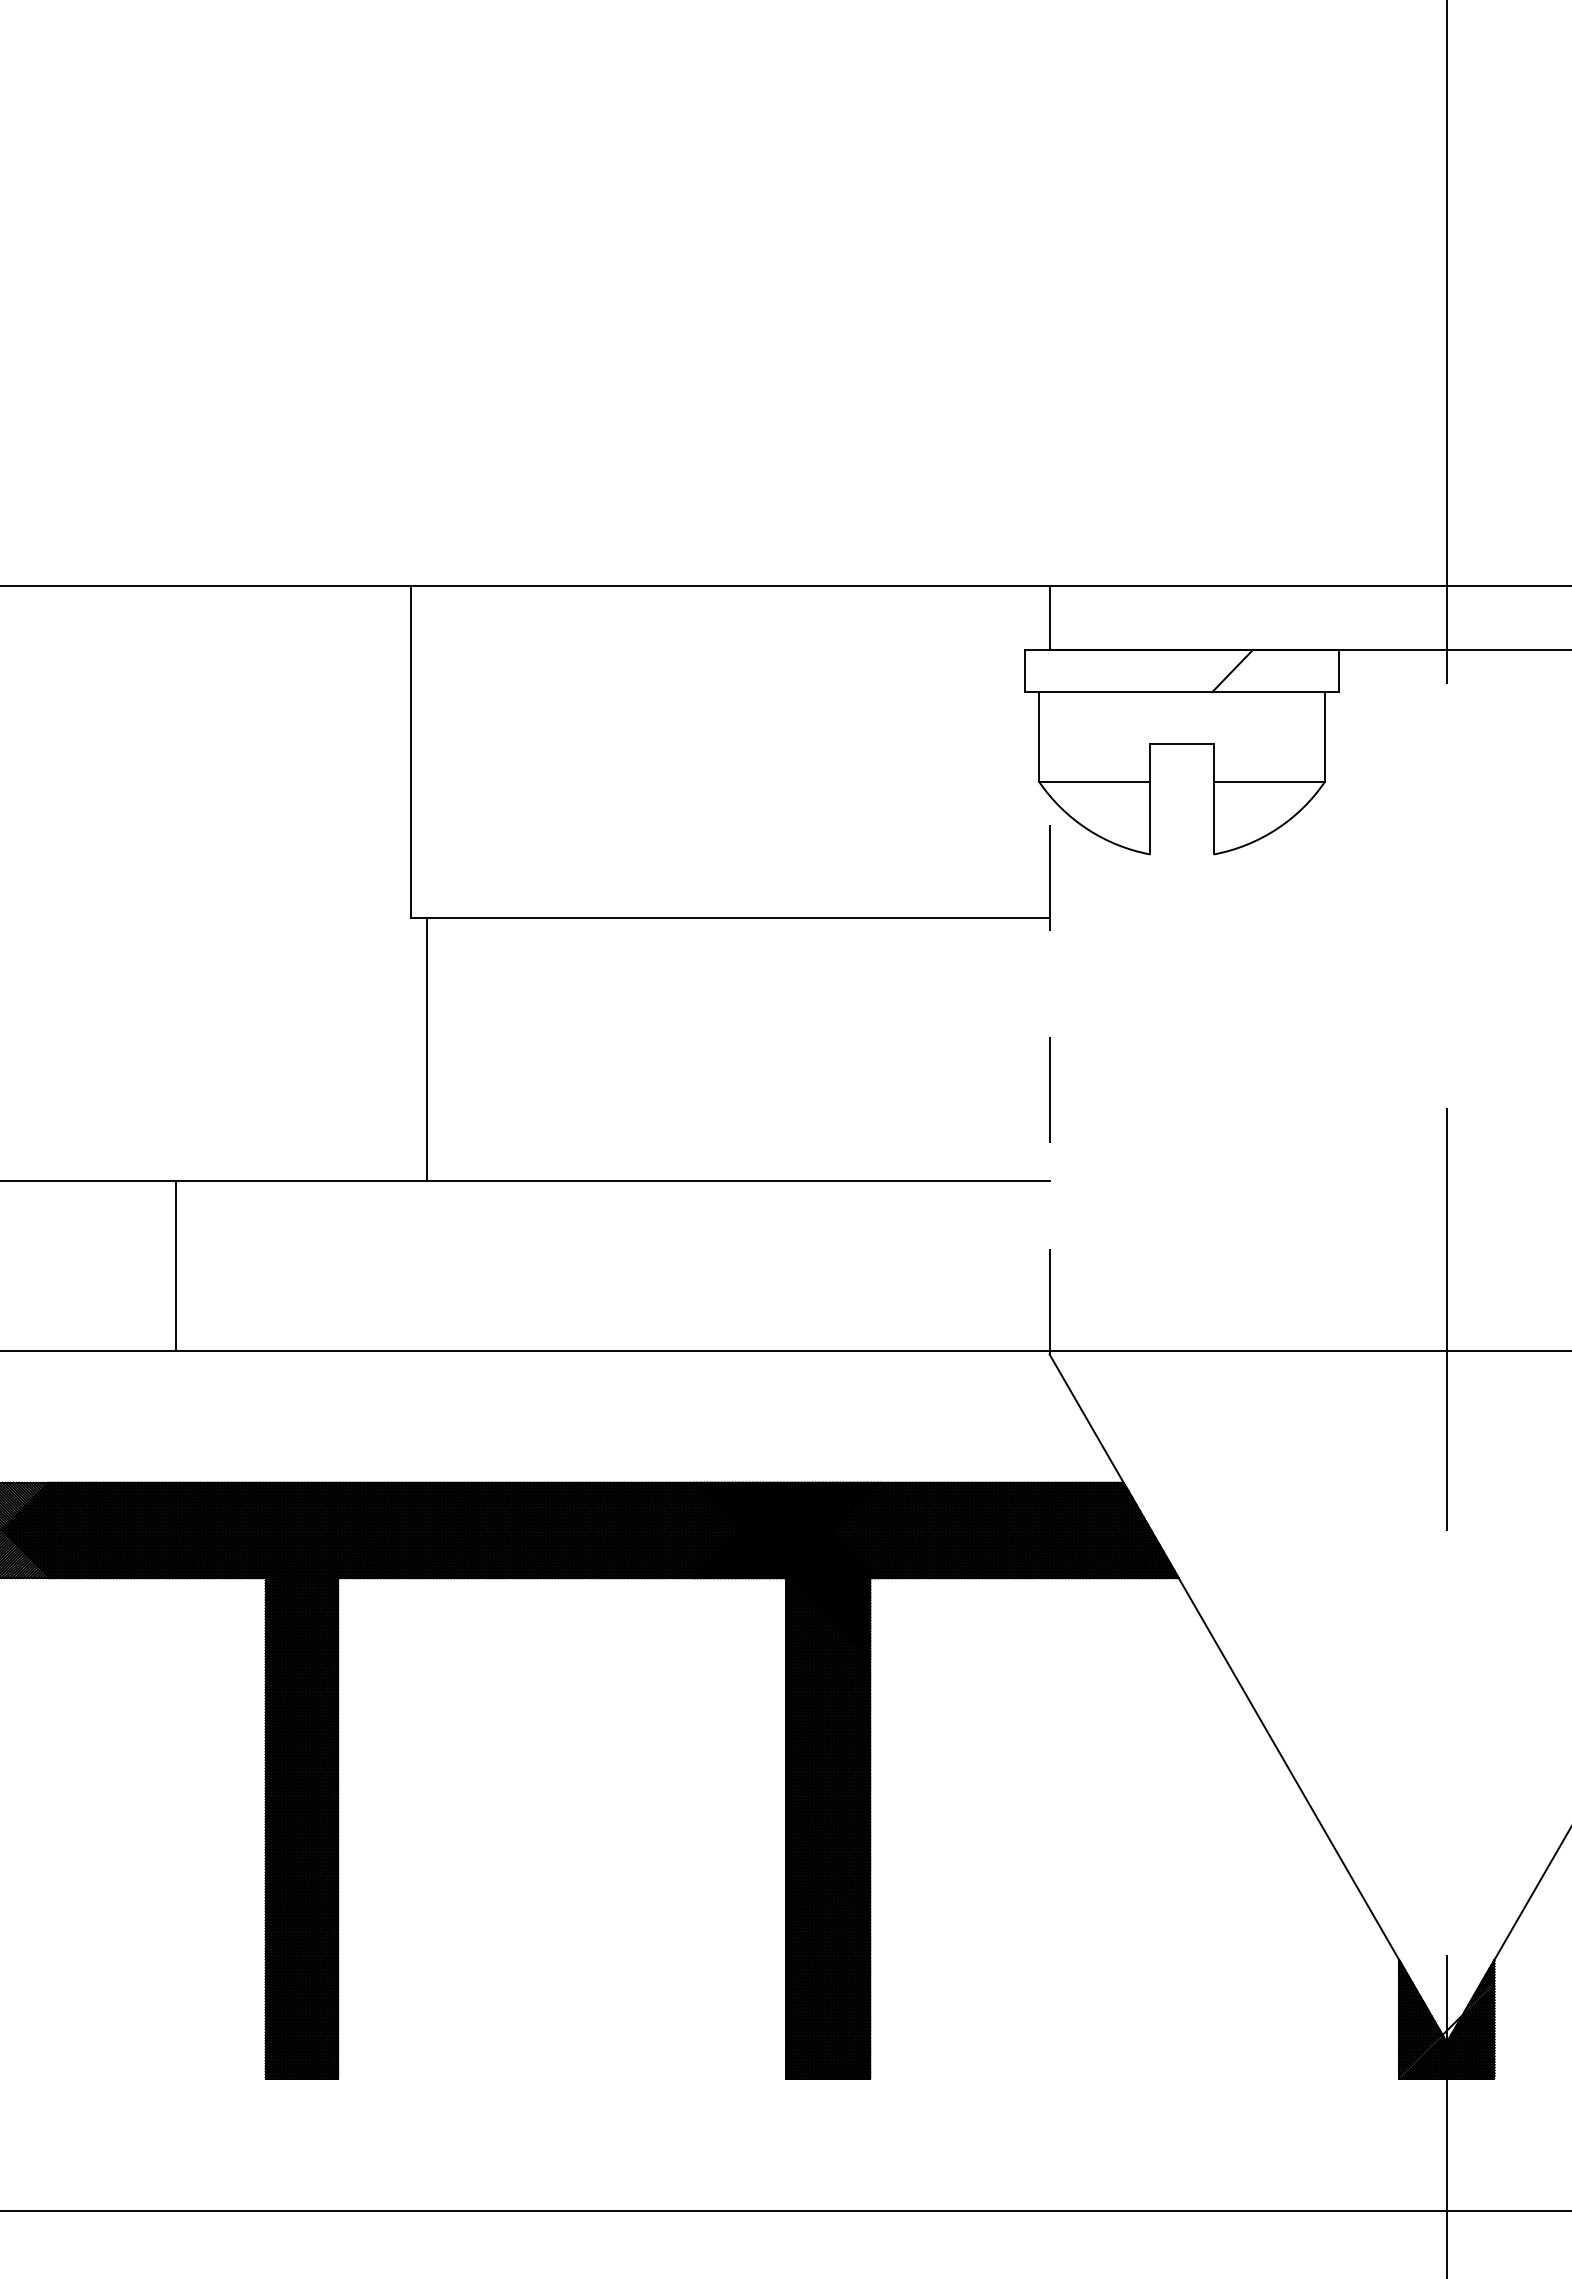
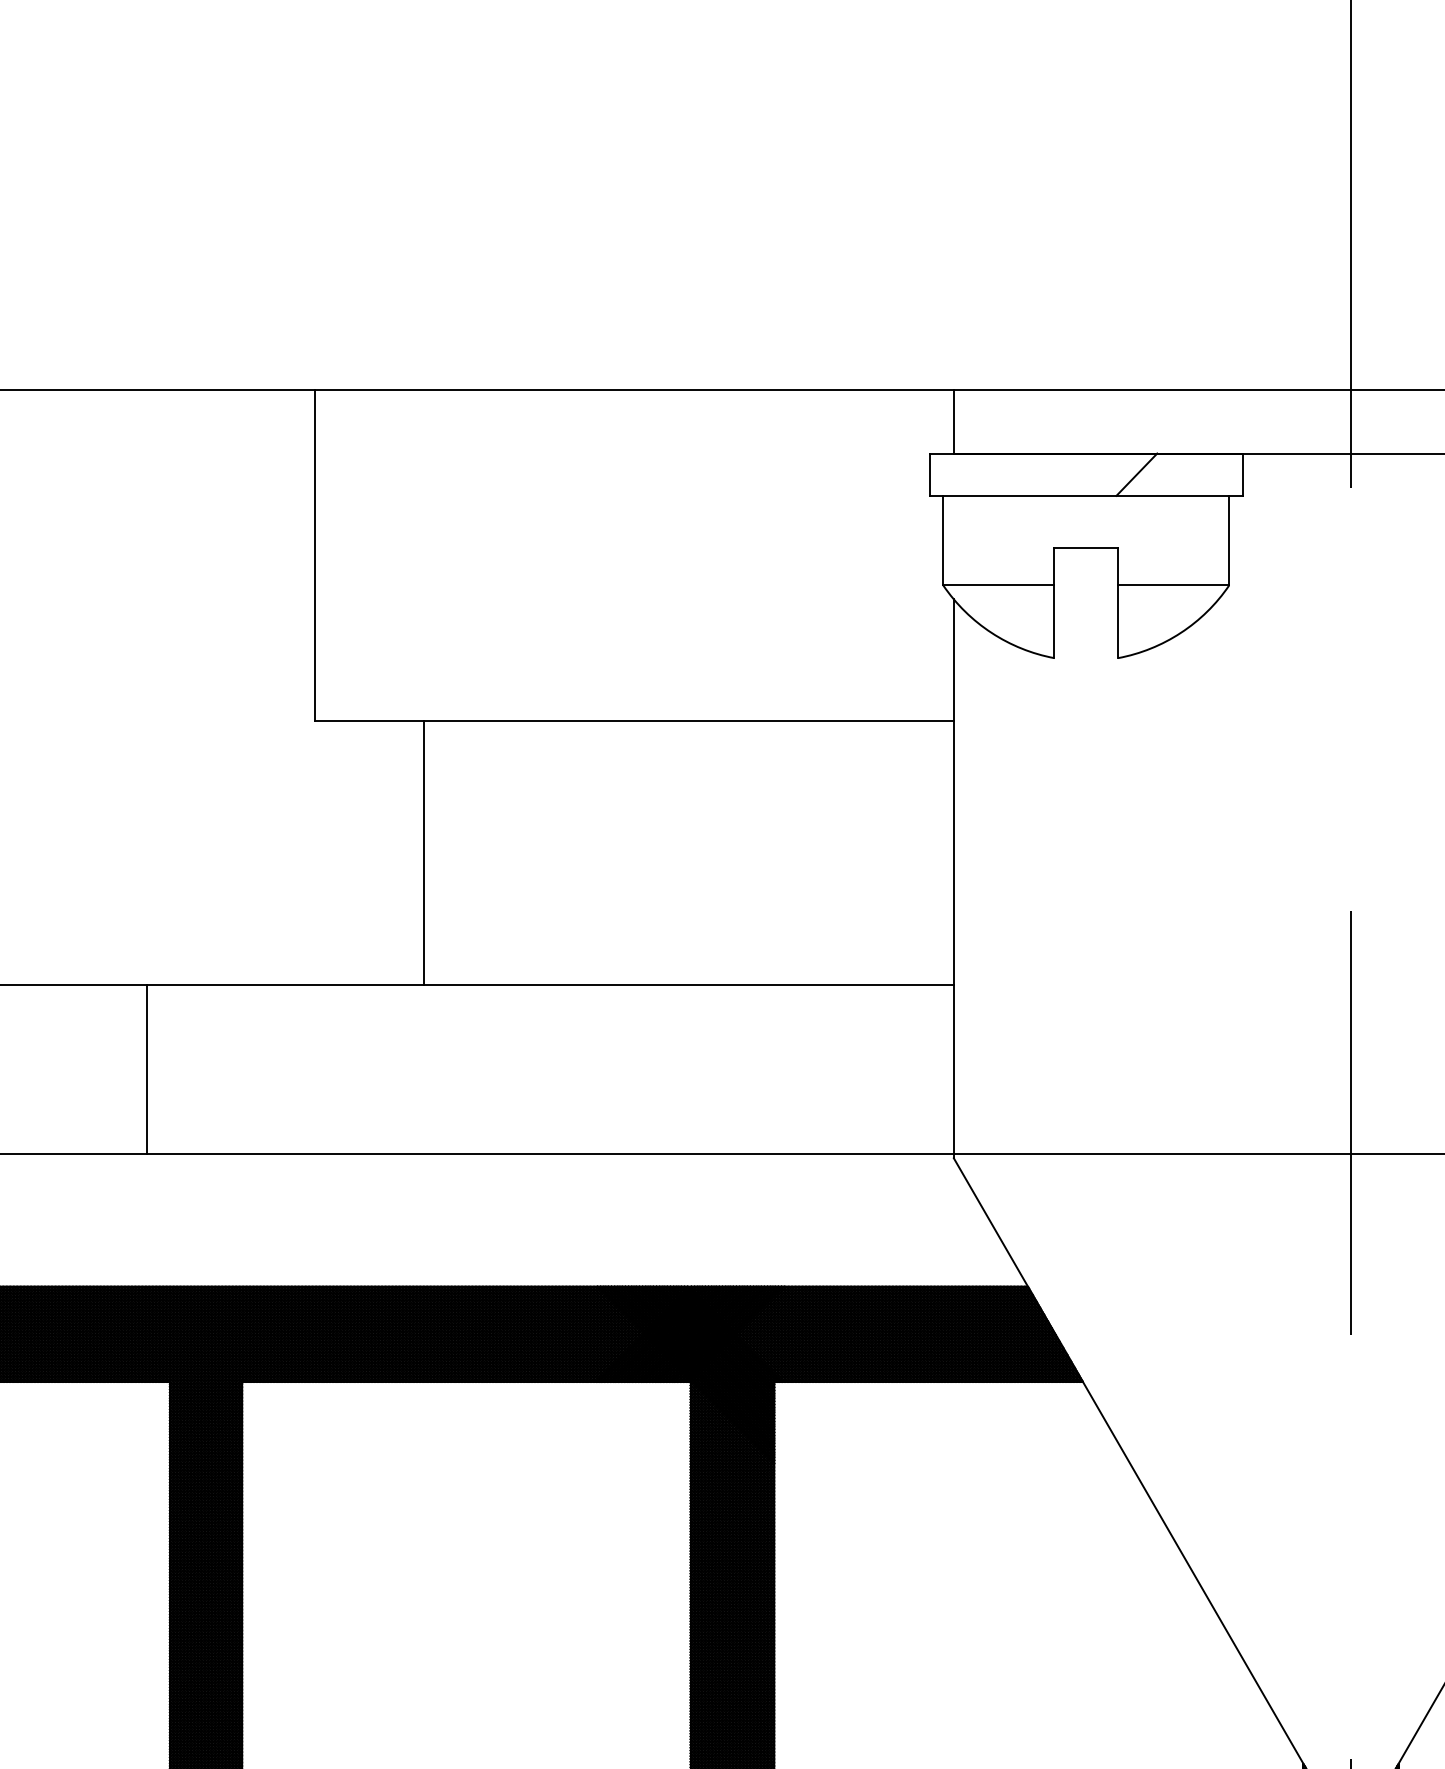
line: (427, 1049) -> (424, 853), moved
line: (1049, 1074) -> (953, 878), dashed -> solid
line: (176, 1265) -> (147, 1069), moved

